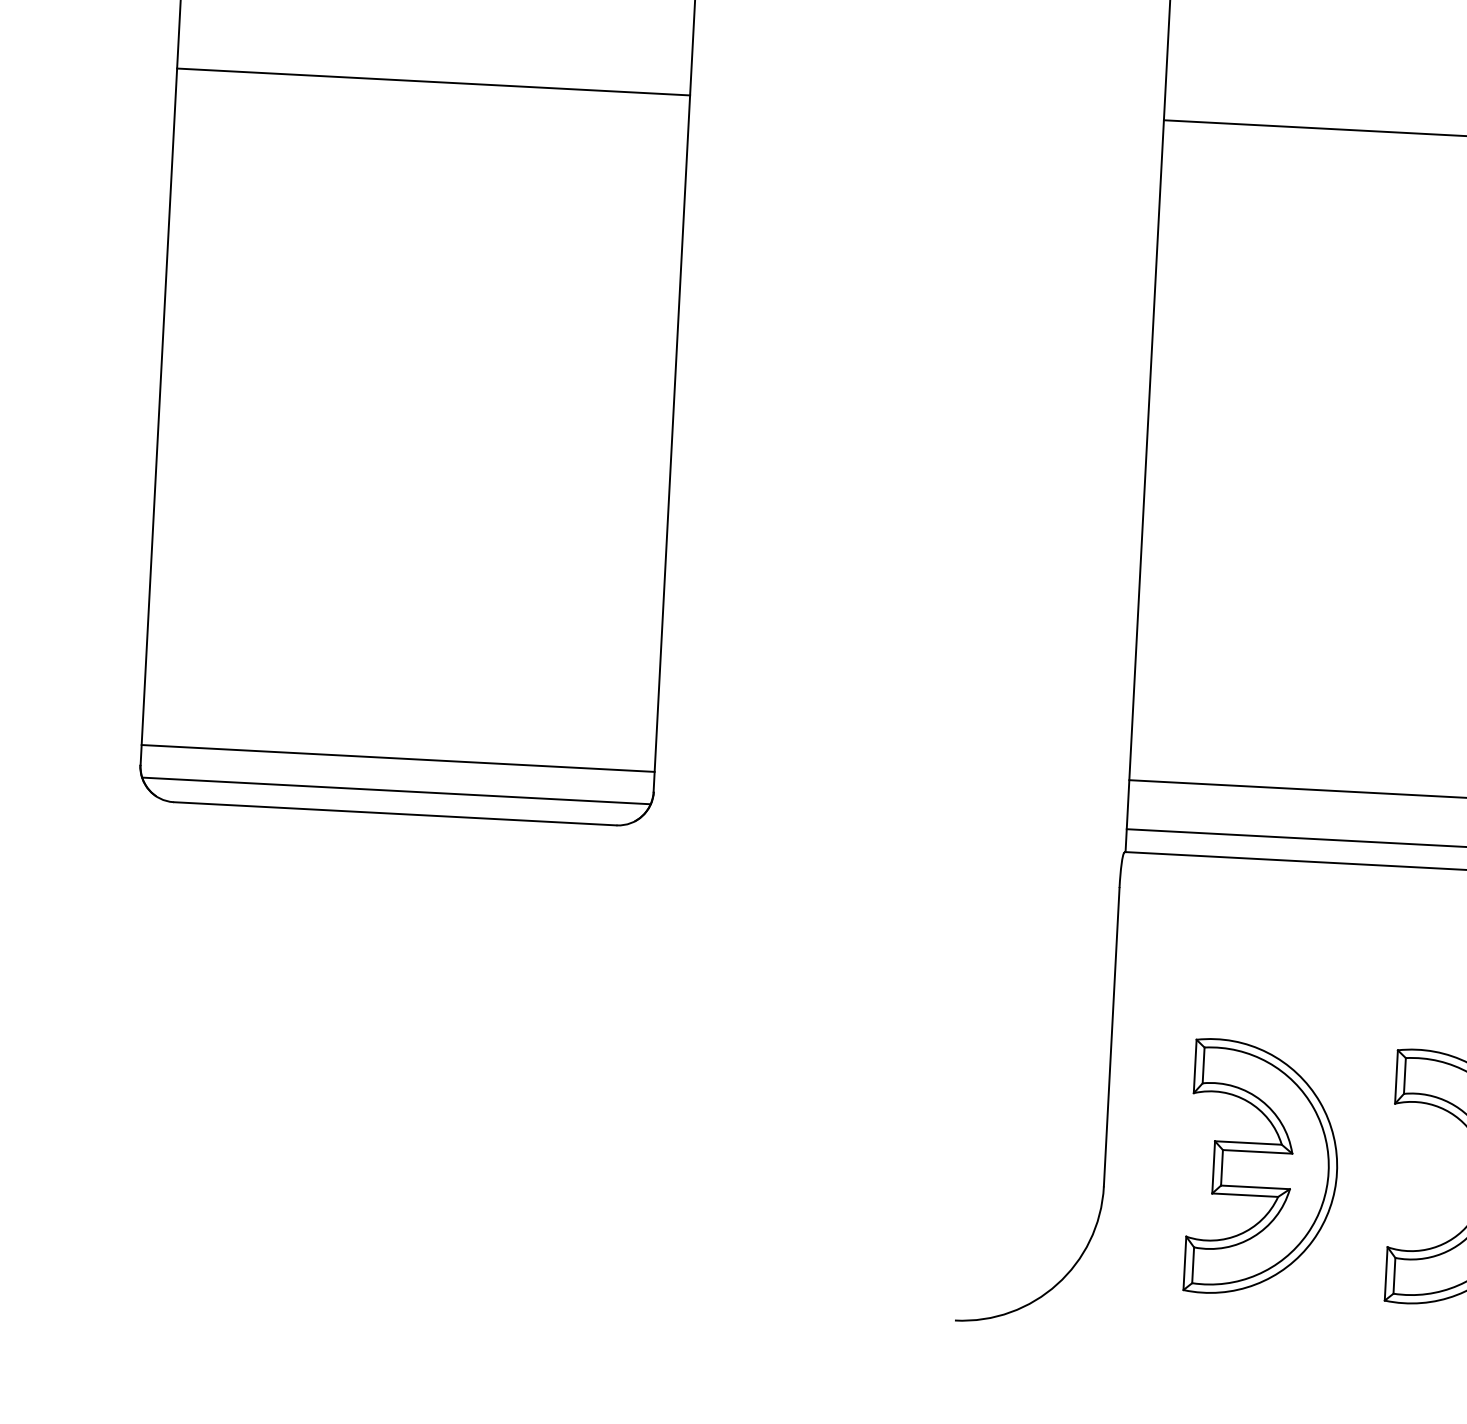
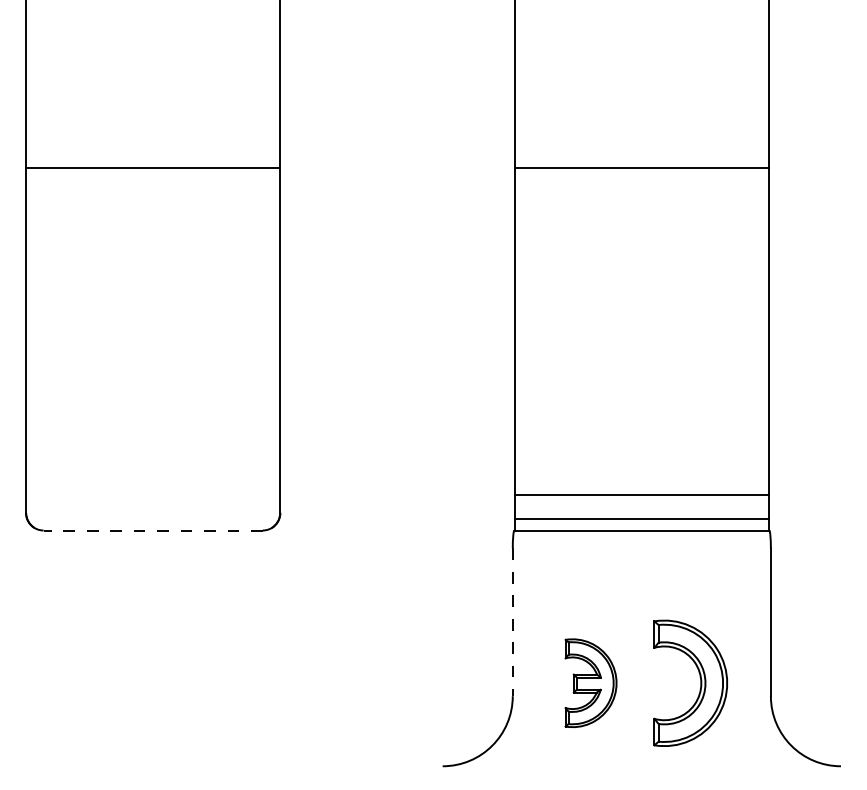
line: (398, 759) -> (153, 503), removed
line: (397, 791) -> (153, 519), removed
line: (395, 813) -> (153, 530), solid -> dashed
line: (1111, 1037) -> (512, 622), solid -> dashed
part: (1262, 1166) -> (590, 682), size x0.7

